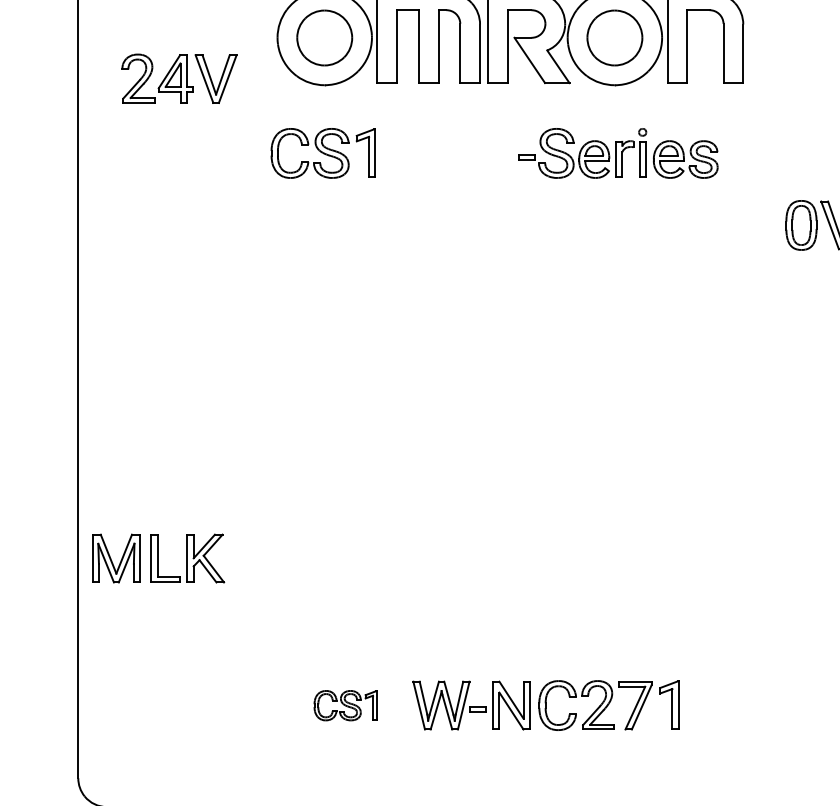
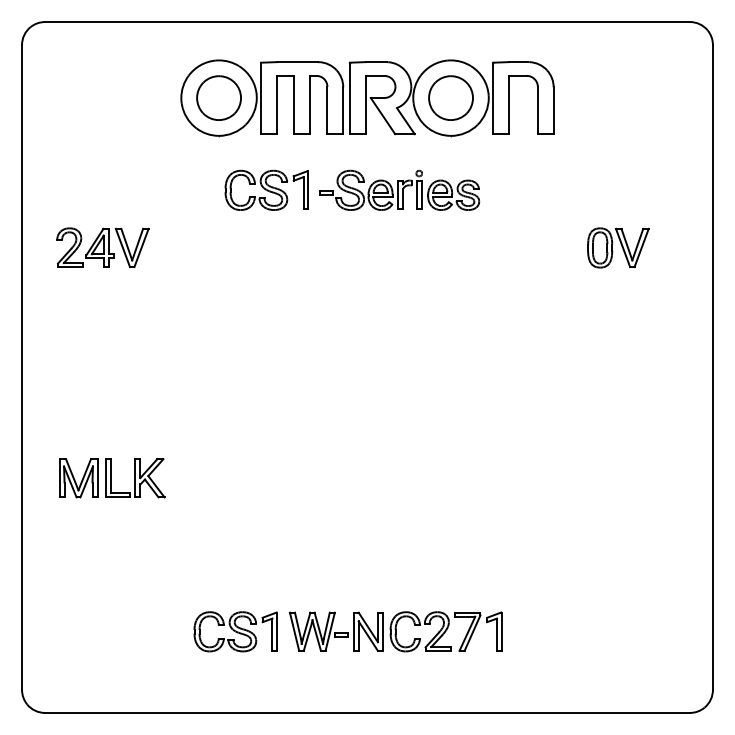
part: (178, 78) -> (102, 247), moved
part: (322, 152) -> (266, 189), moved
part: (617, 152) -> (399, 189), moved
part: (158, 558) -> (112, 478), moved
part: (345, 705) -> (235, 631), size x1.67

